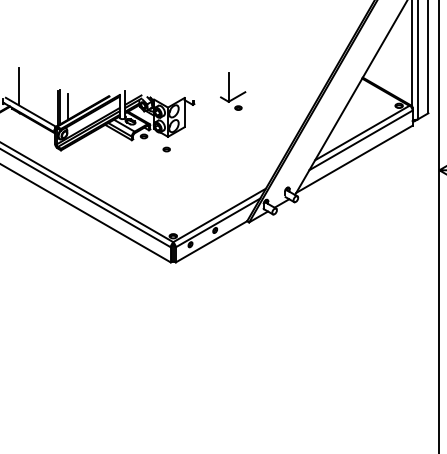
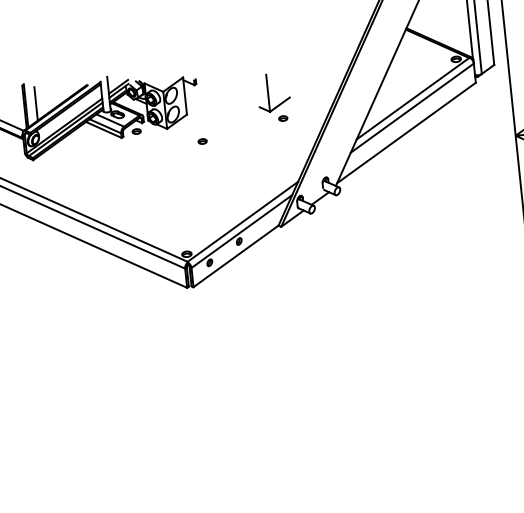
part: (233, 91) -> (274, 98), moved
part: (166, 149) -> (202, 141), moved

